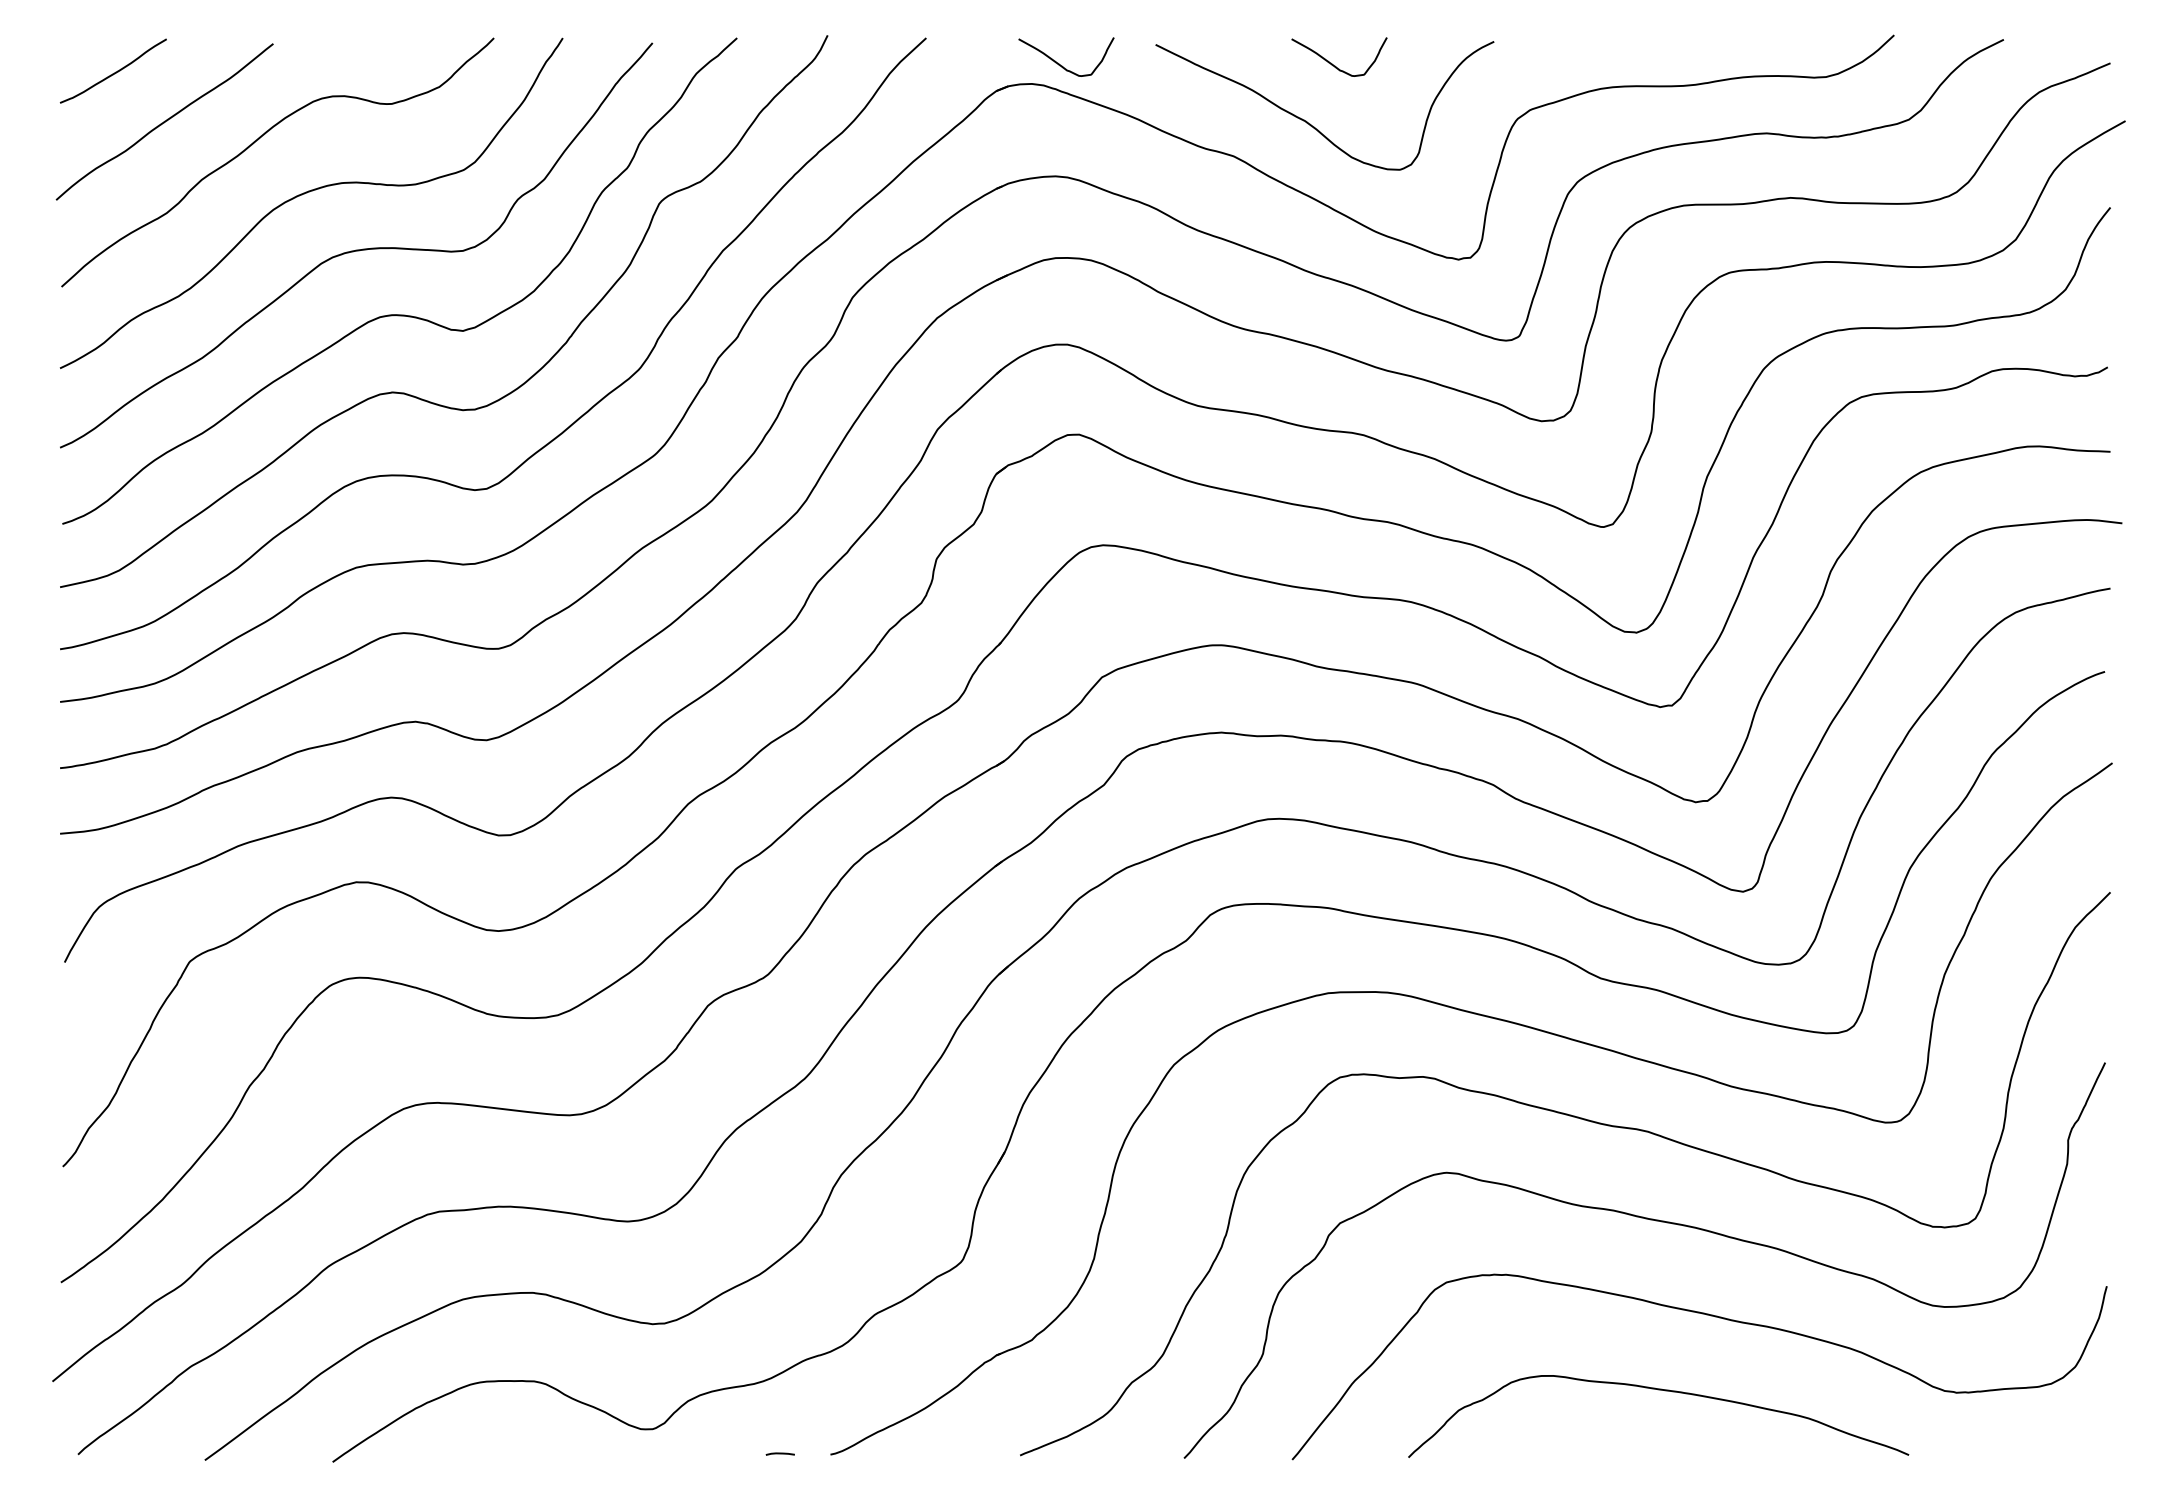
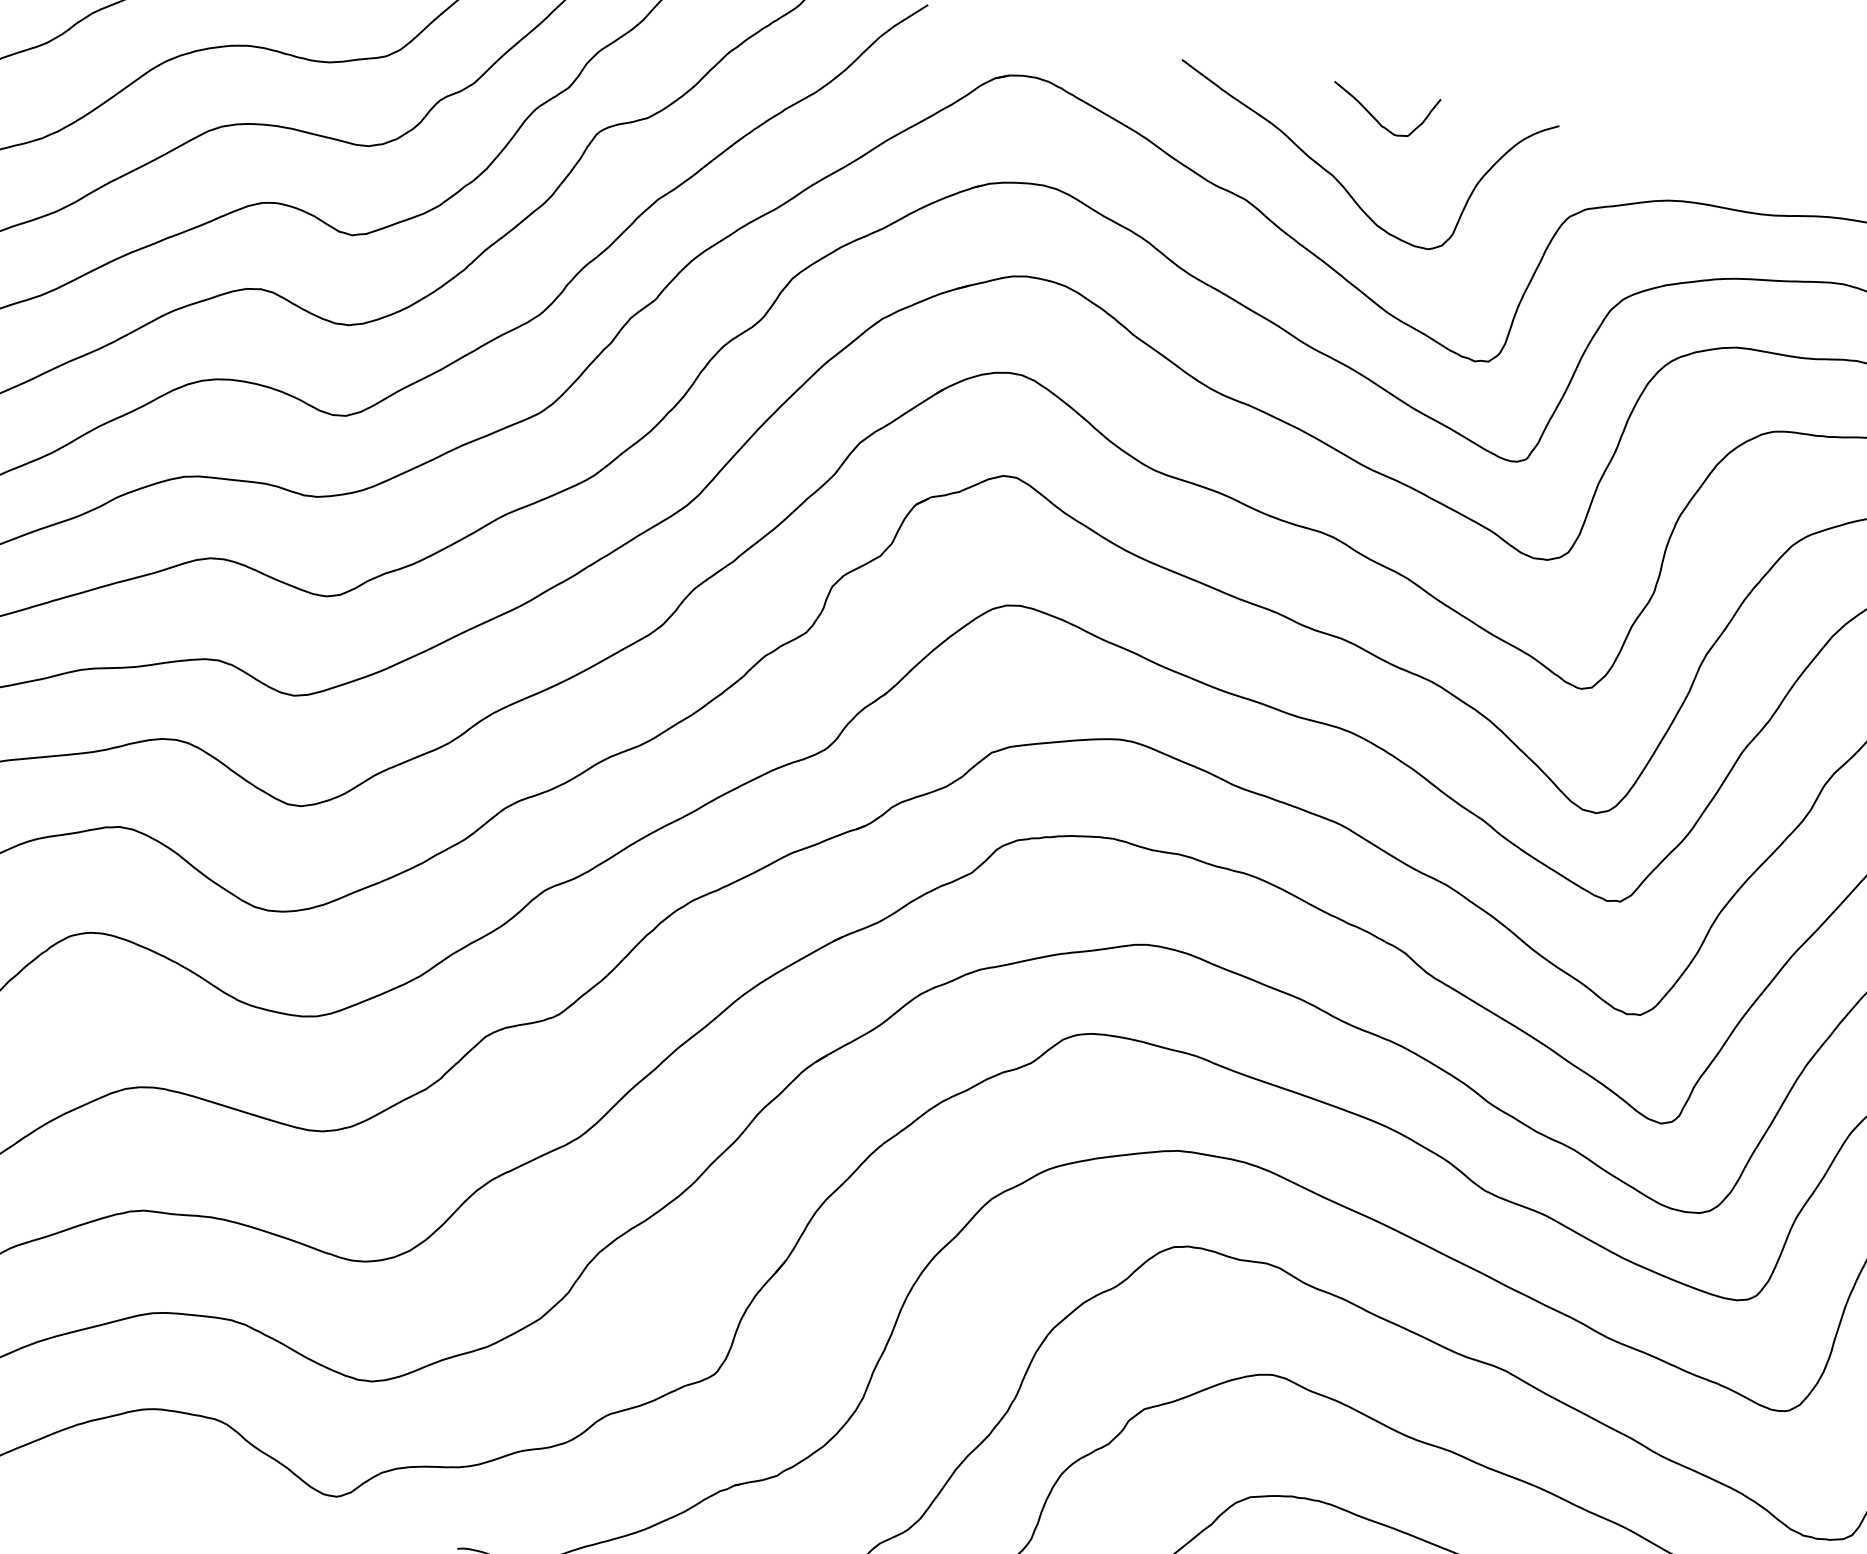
curve: (1062, 65) -> (1074, 63), removed

